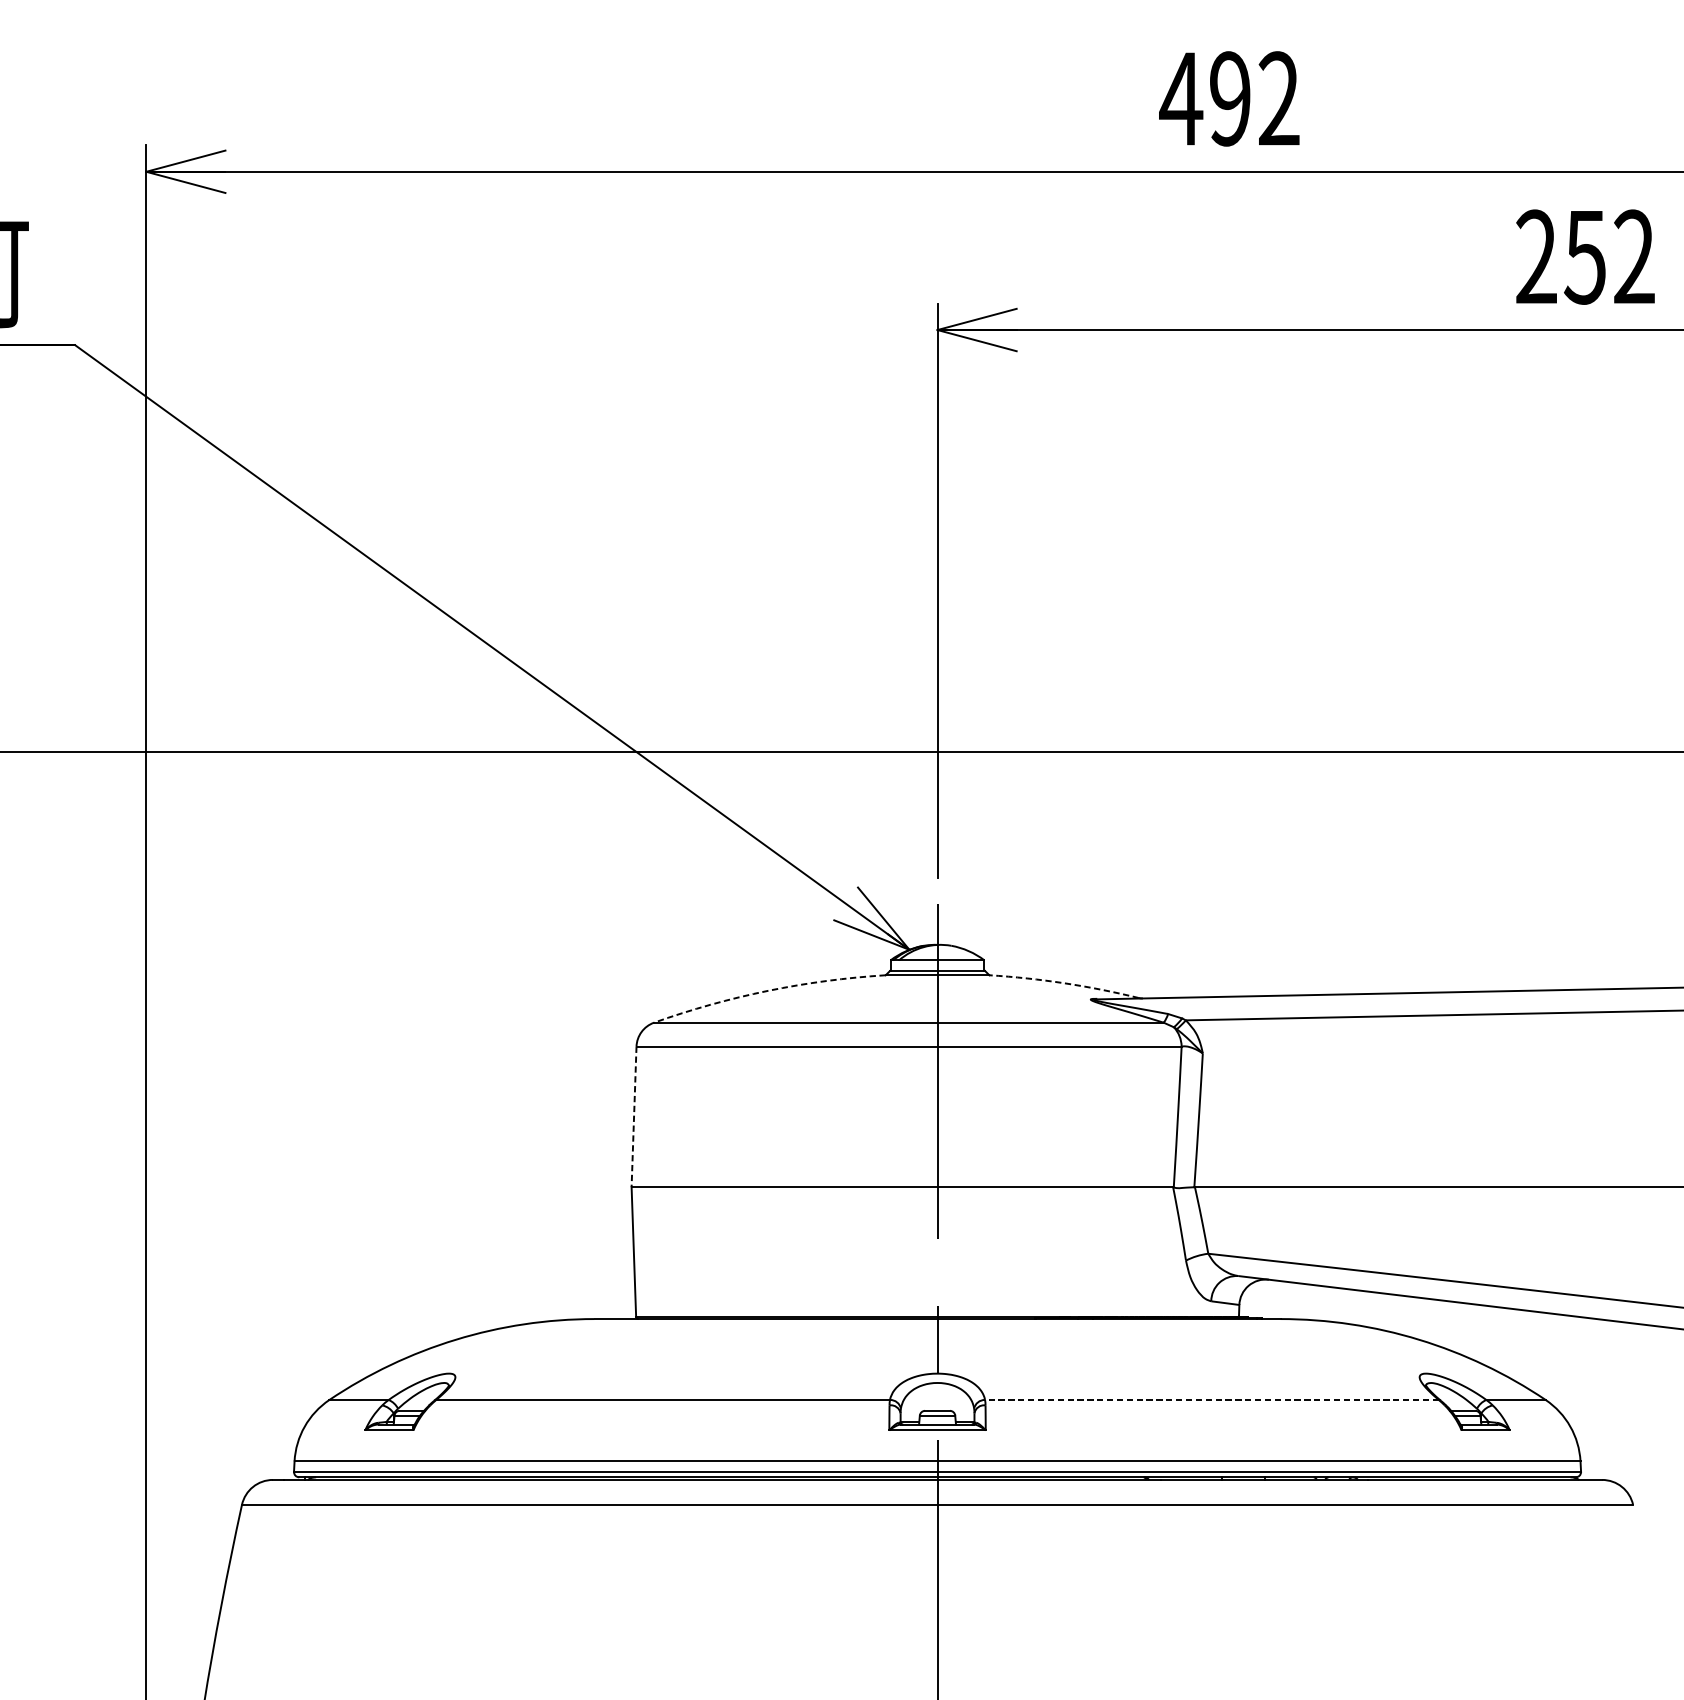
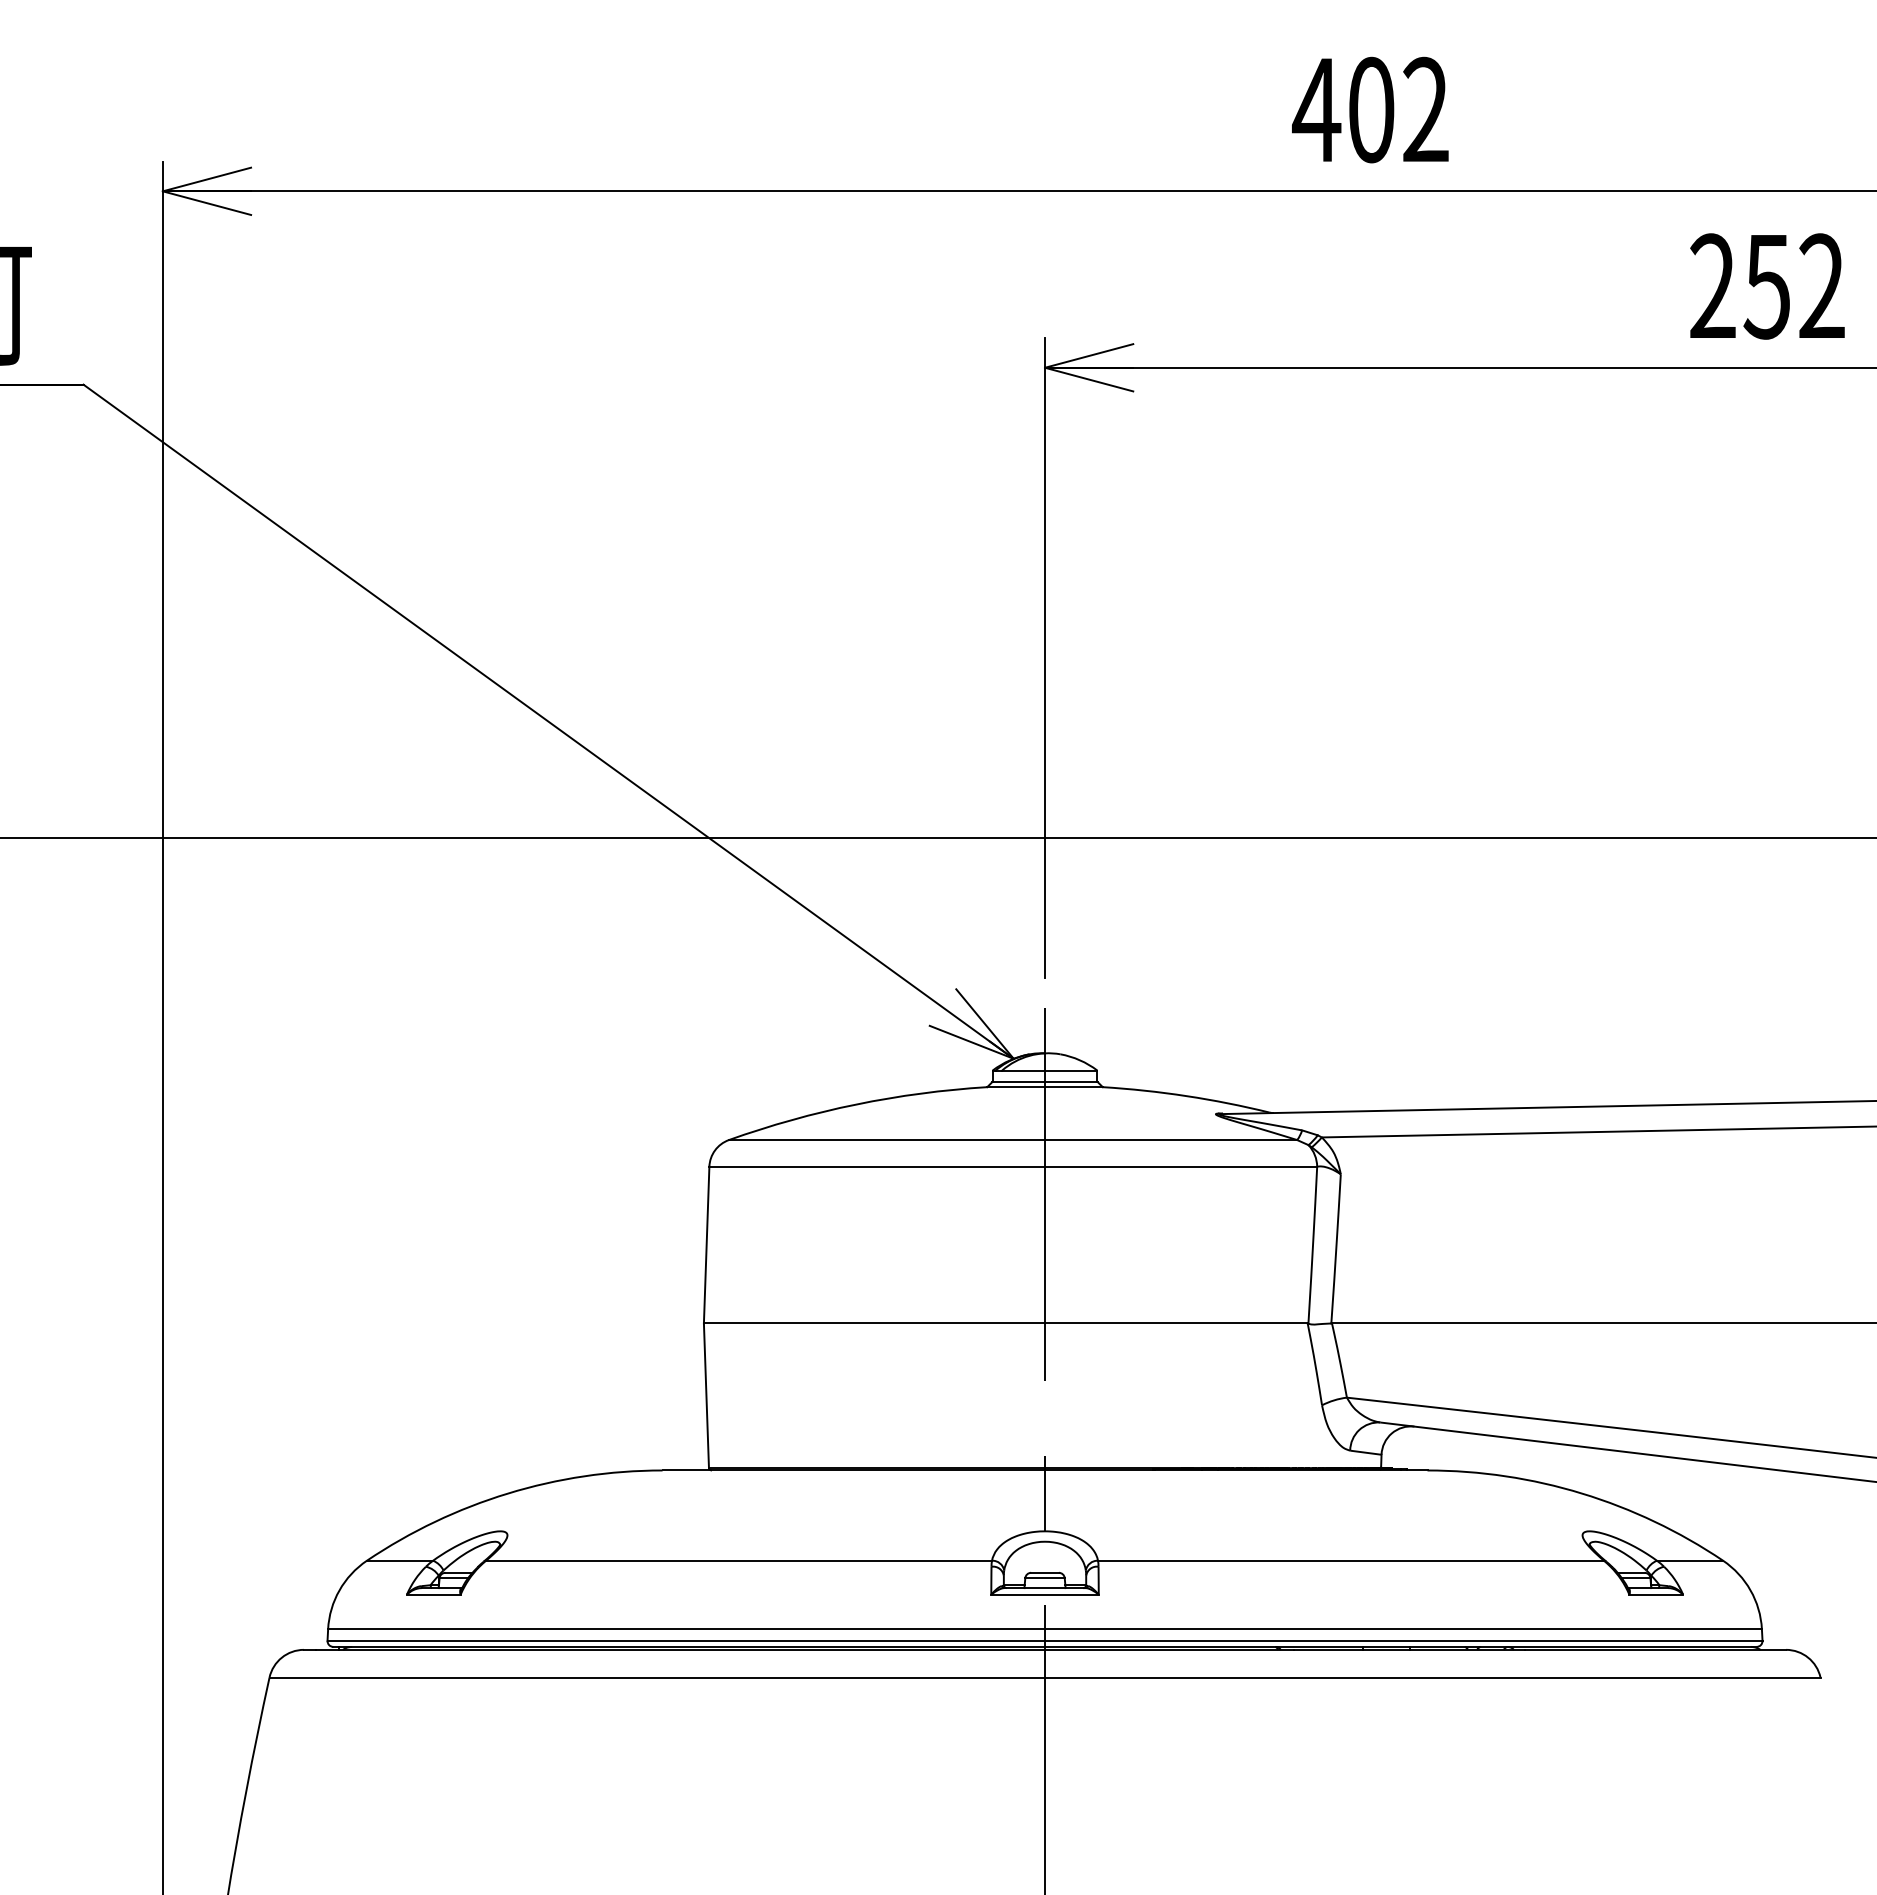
text: (1230, 98) -> (1371, 109), 492 -> 402
arc: (1064, 983) -> (1186, 1096), dashed -> solid
arc: (768, 990) -> (856, 1104), dashed -> solid
line: (633, 1117) -> (706, 1245), dashed -> solid
line: (1211, 1399) -> (1350, 1560), dashed -> solid

